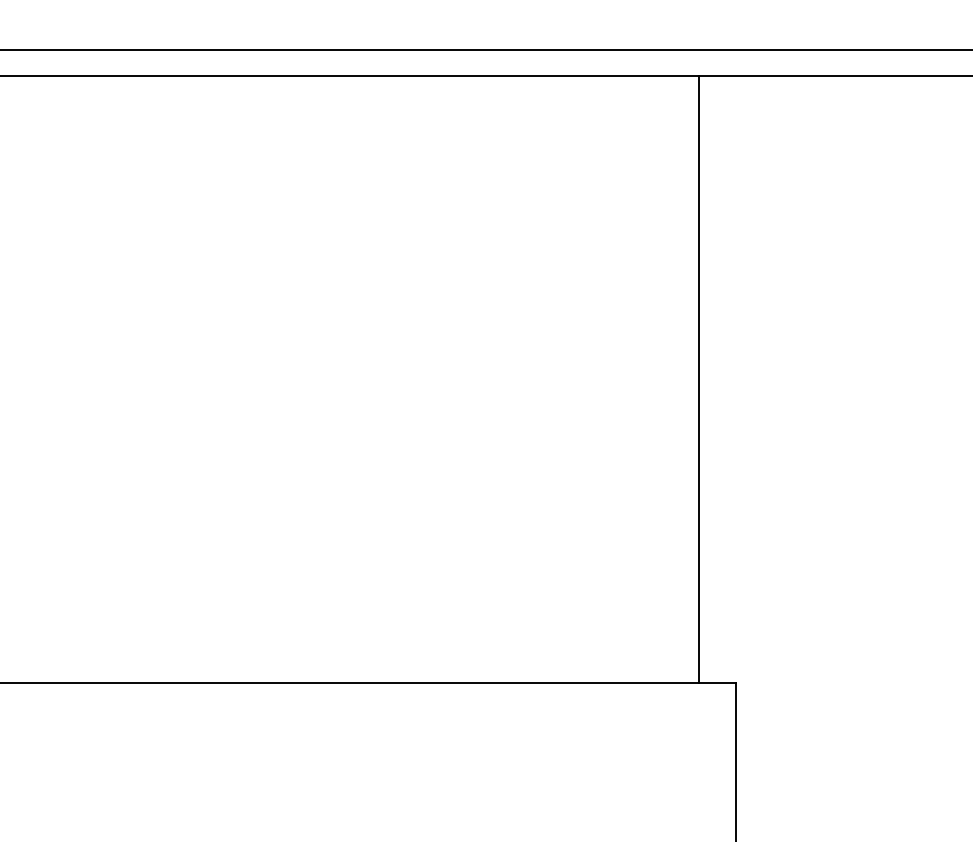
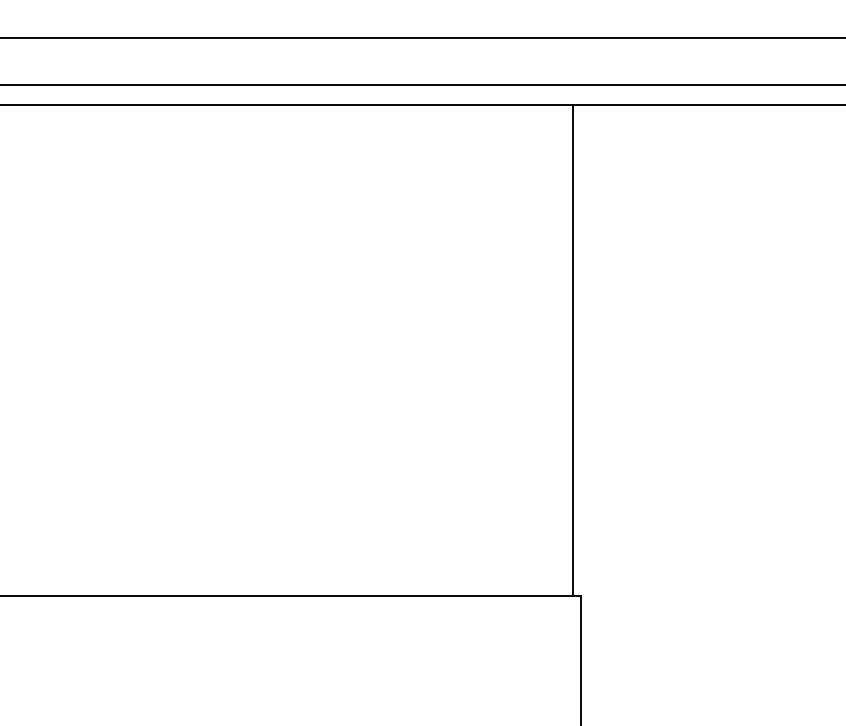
line: (698, 379) -> (572, 350), moved

